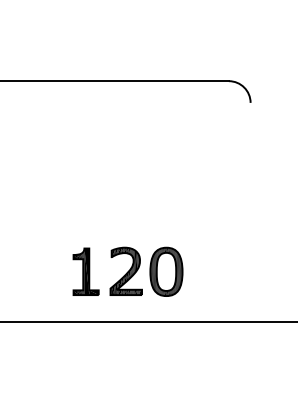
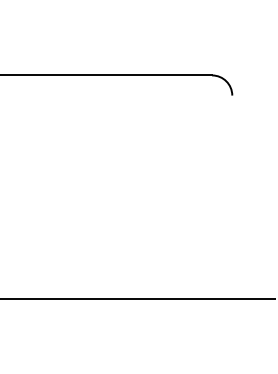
part: (127, 271) -> (118, 251), removed

